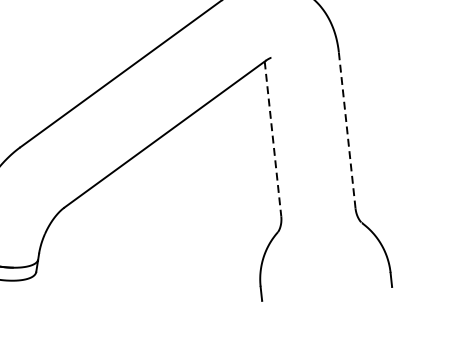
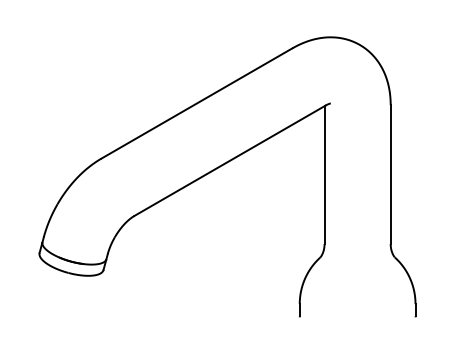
line: (346, 130) -> (390, 174), dashed -> solid
line: (272, 139) -> (324, 175), dashed -> solid

